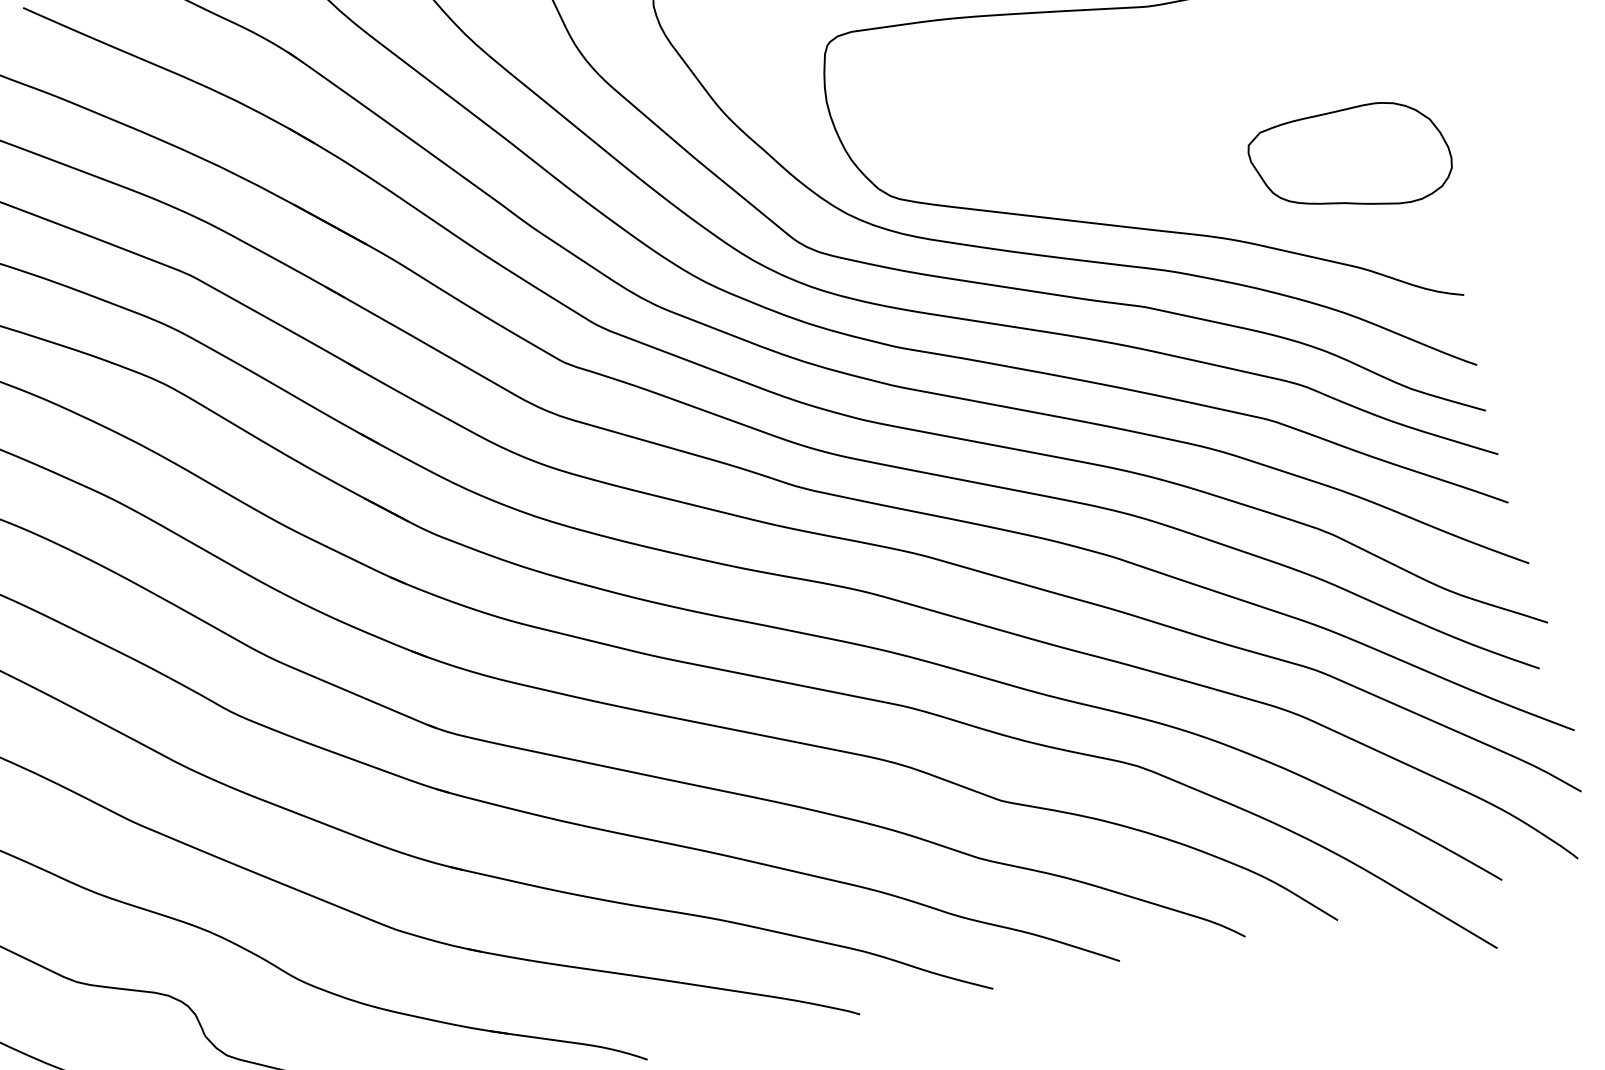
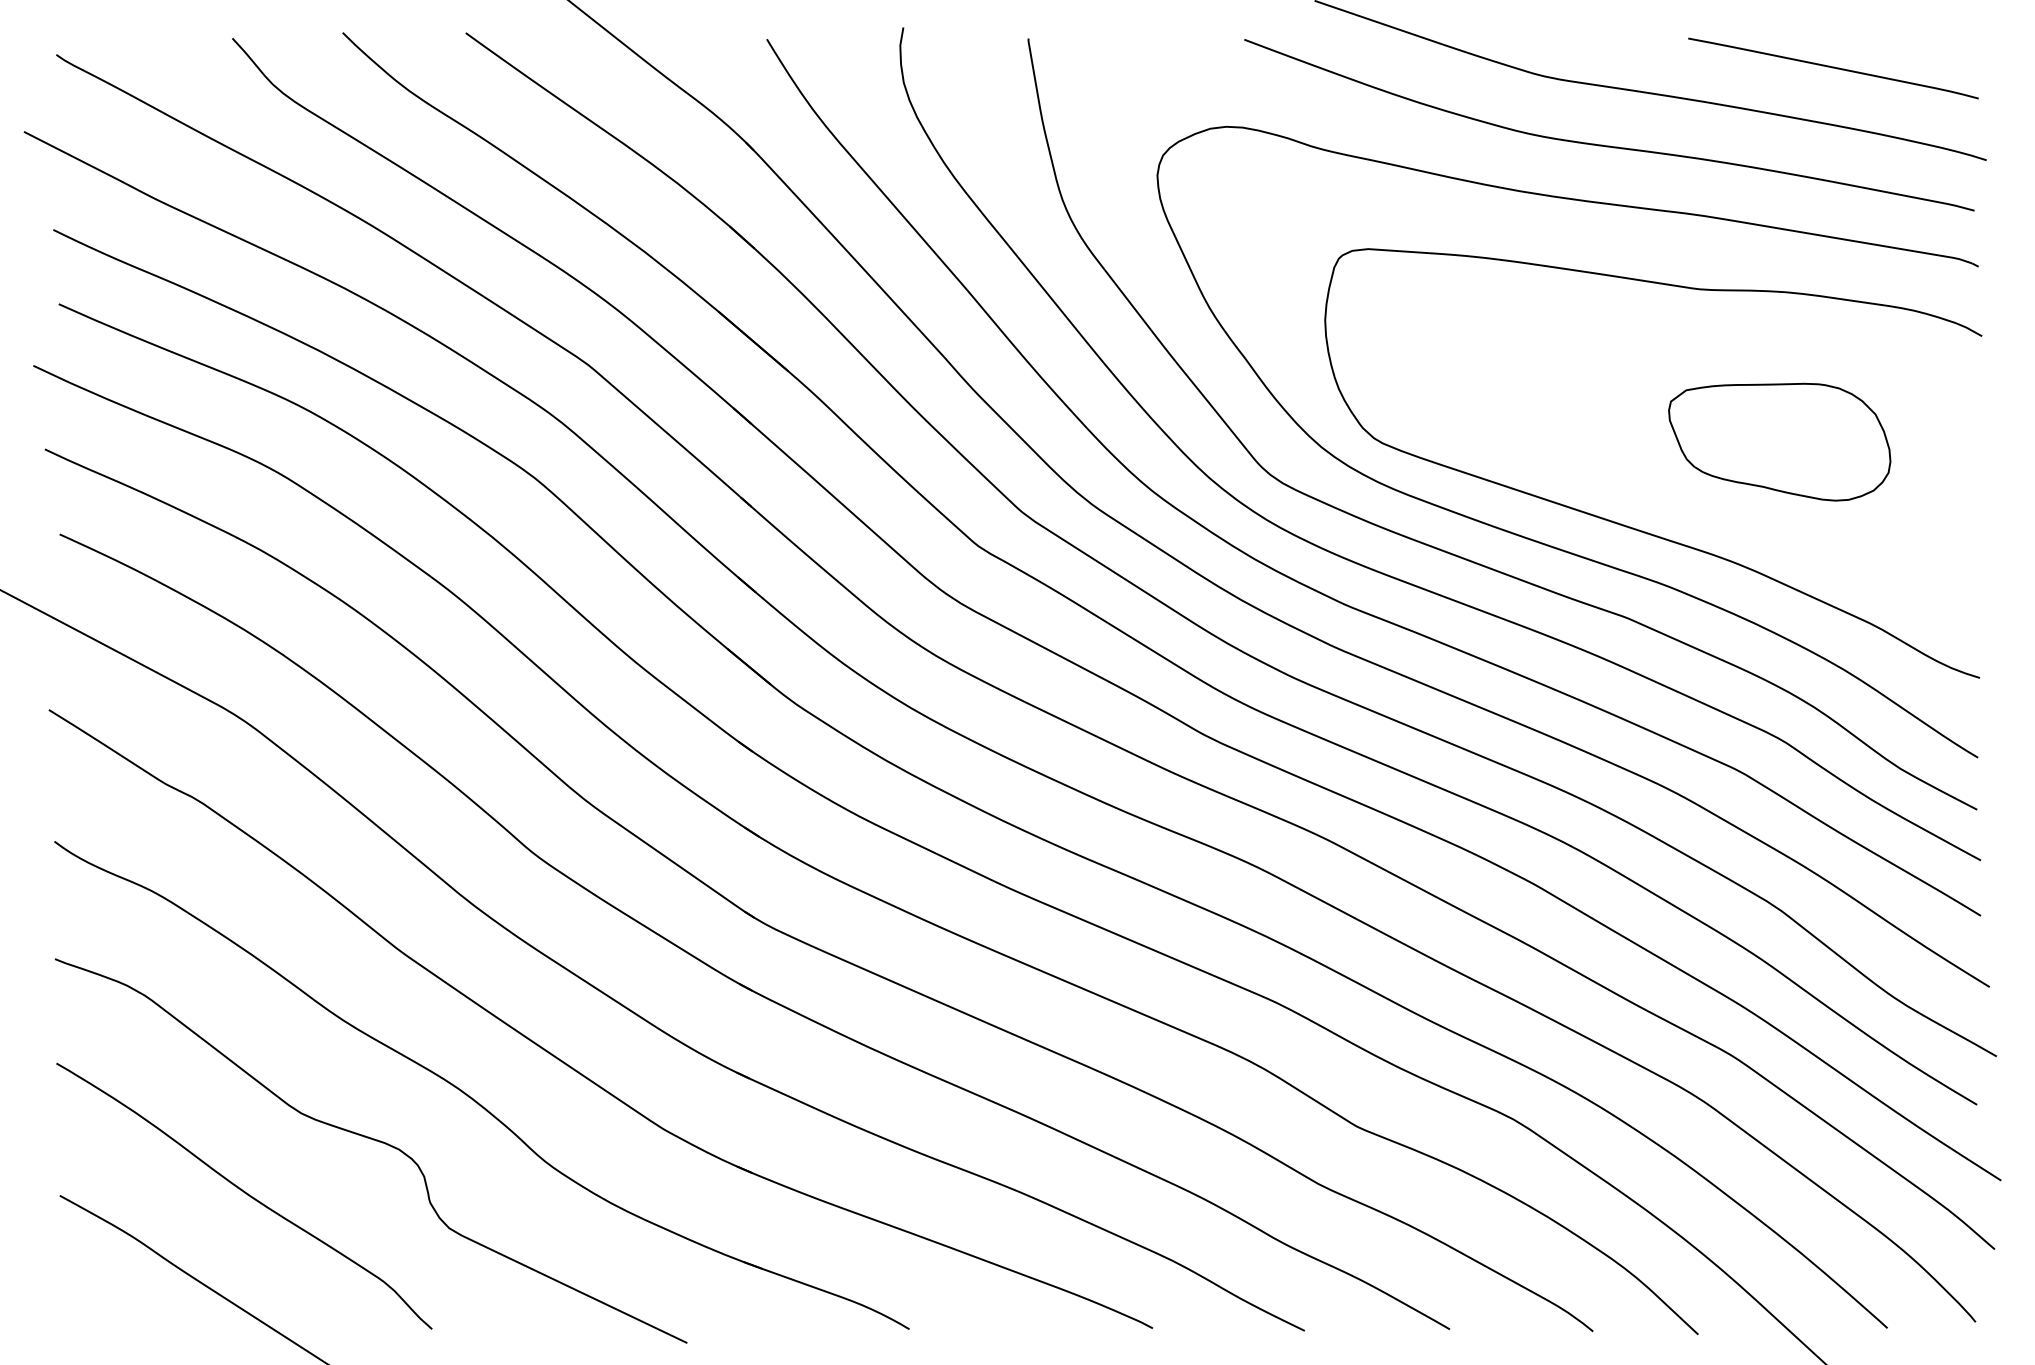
part: (1350, 160) -> (1779, 441), moved

